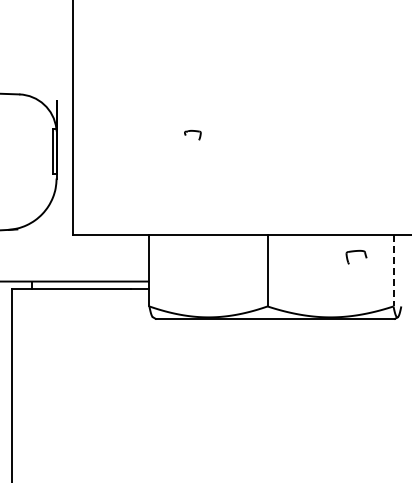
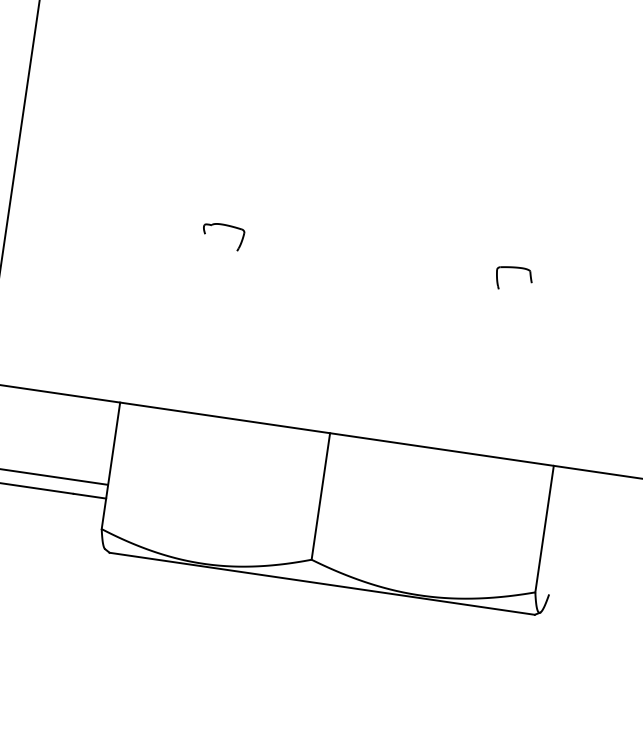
part: (192, 135) -> (222, 236), size x1.43
part: (356, 257) -> (513, 279), moved
line: (393, 270) -> (544, 528), dashed -> solid

